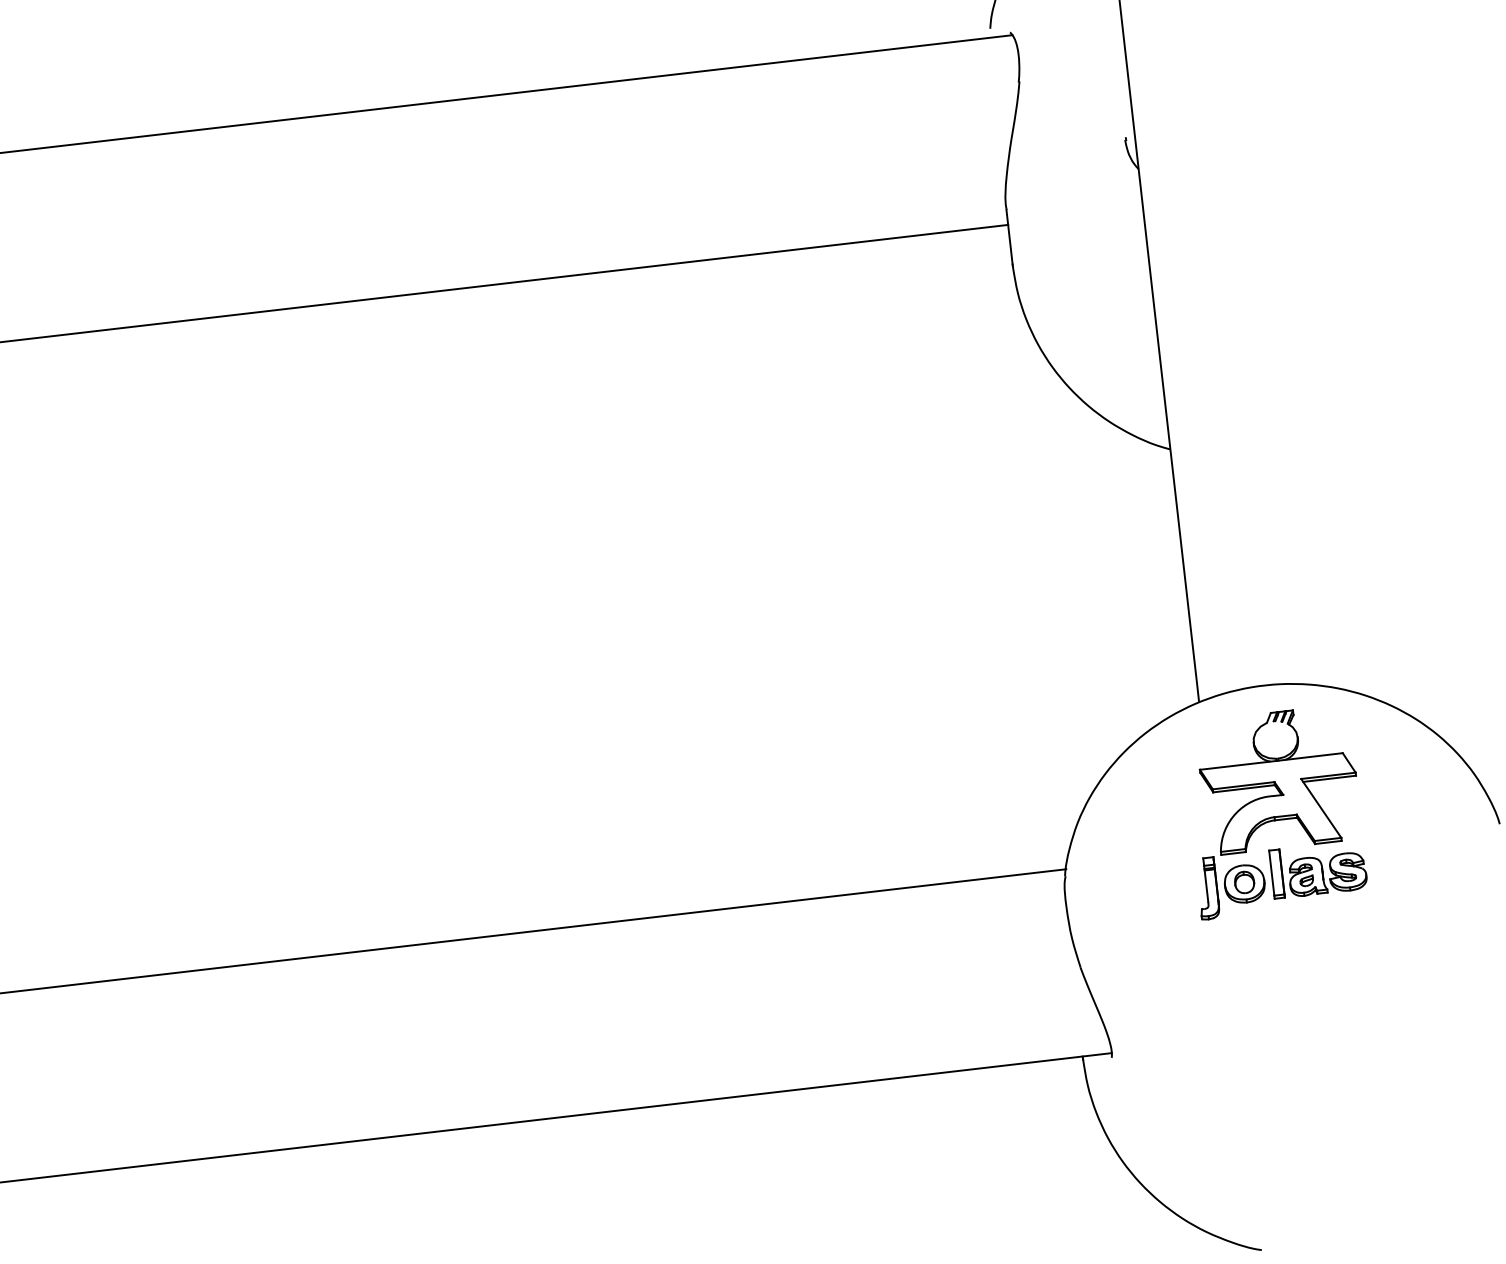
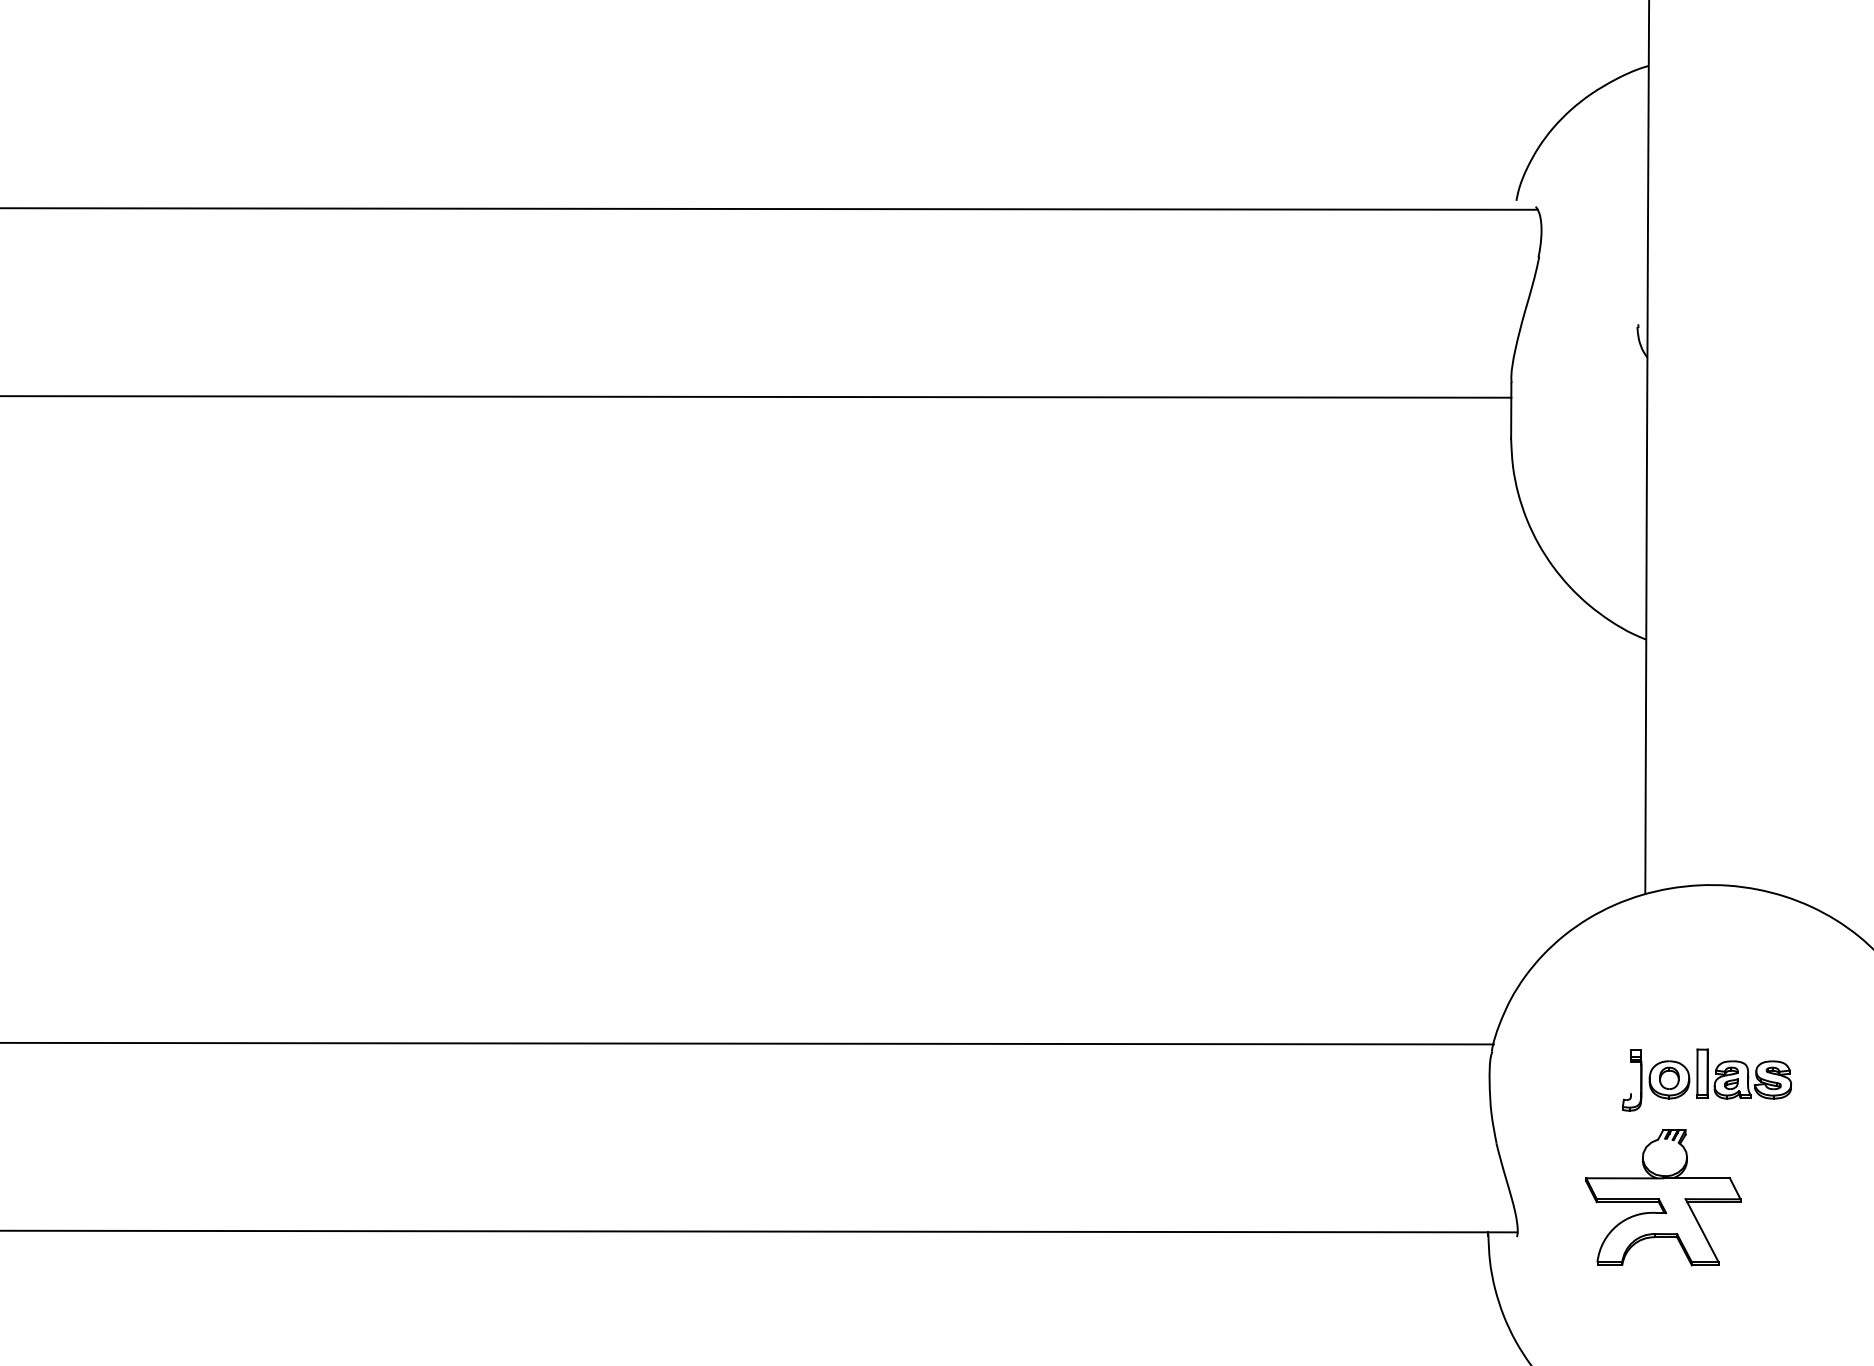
part: (1278, 779) -> (1663, 1197), moved
line: (1206, 886) -> (1631, 1077), removed

